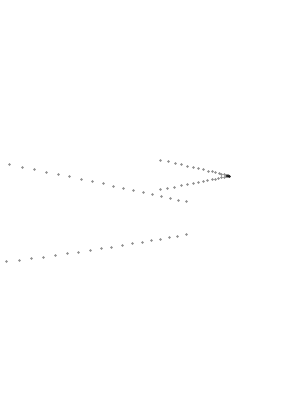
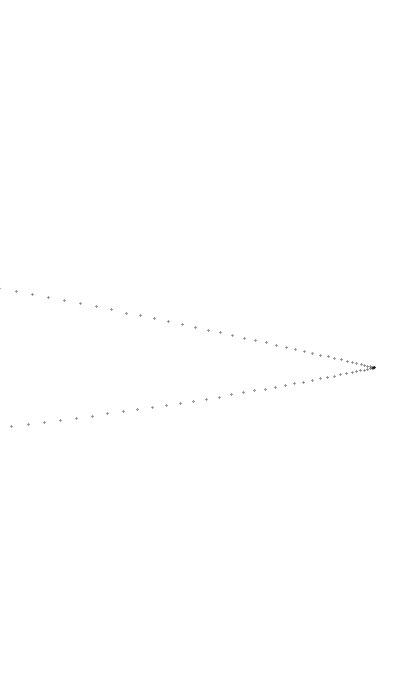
part: (198, 169) -> (334, 359), moved

